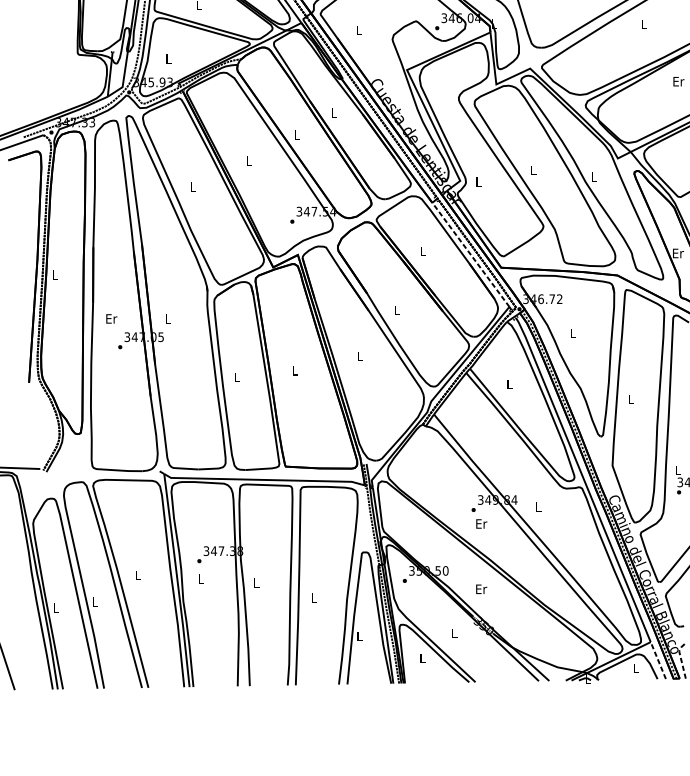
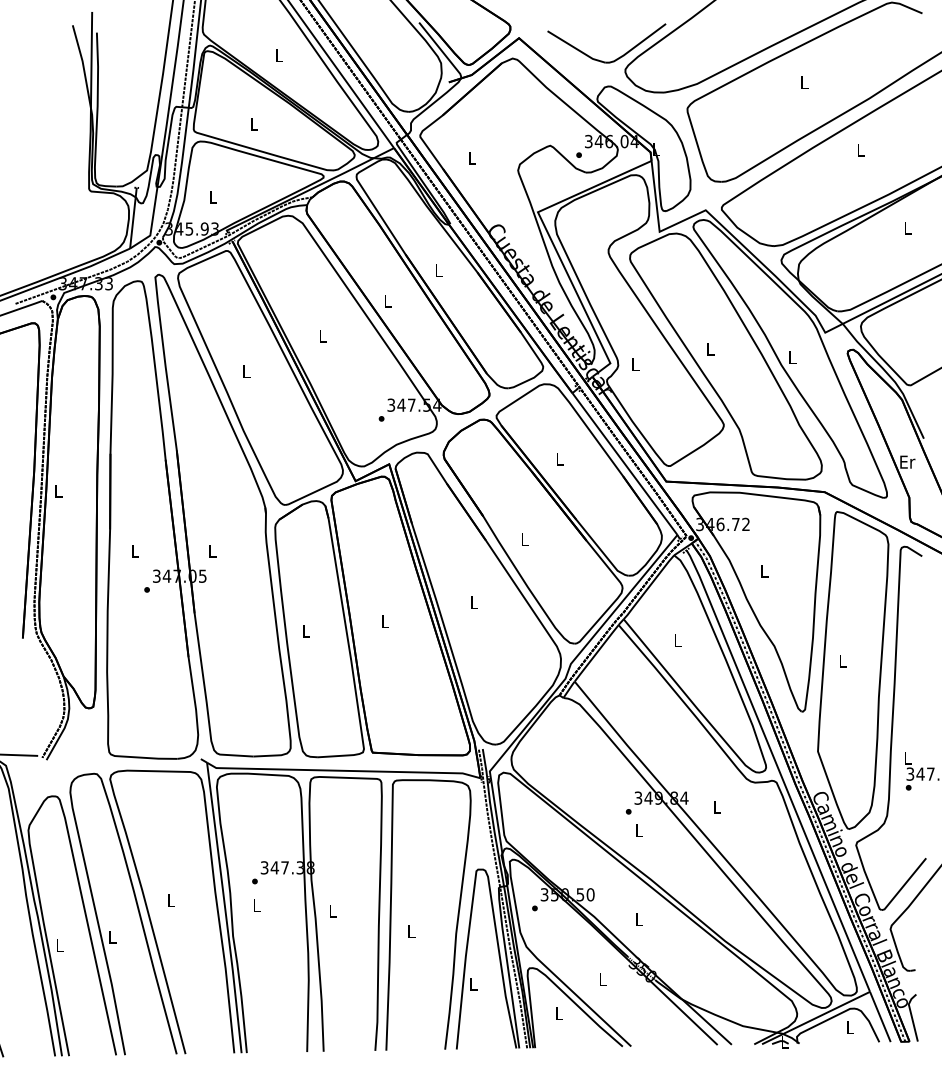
text: (678, 81) -> (908, 227), Er -> L
line: (470, 254) -> (624, 463), dashed -> solid
text: (111, 318) -> (135, 550), Er -> L
text: (481, 523) -> (639, 830), Er -> L
text: (481, 589) -> (639, 919), Er -> L
line: (681, 659) -> (911, 1015), dashed -> solid
line: (658, 660) -> (880, 1016), dashed -> solid

